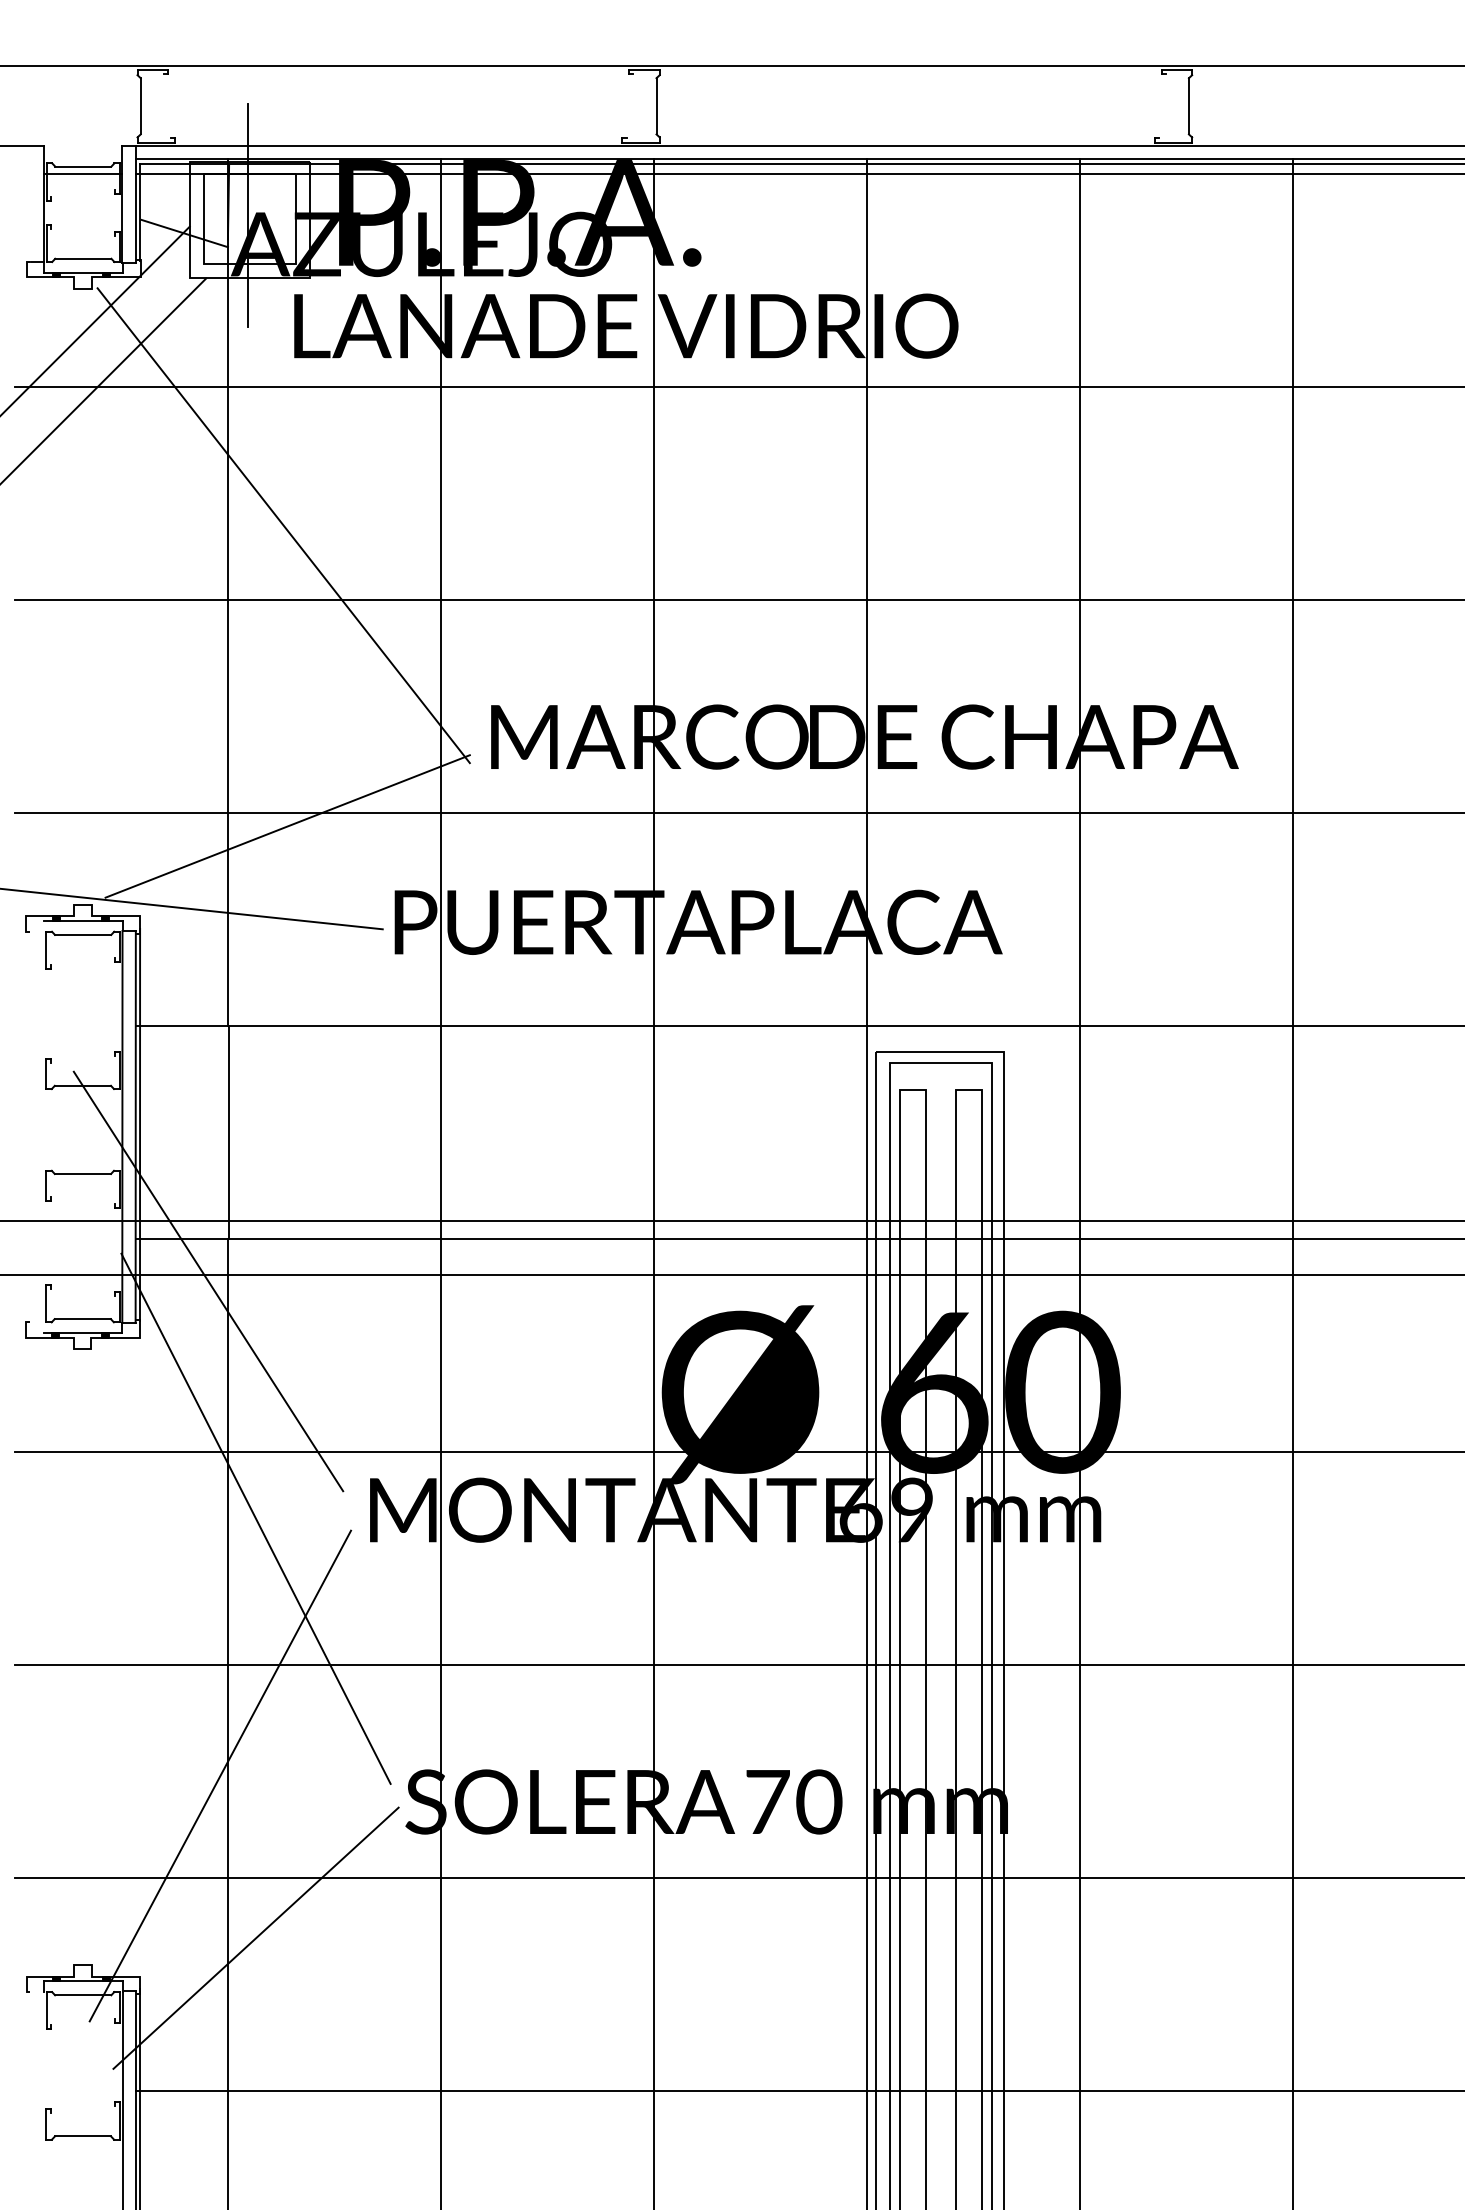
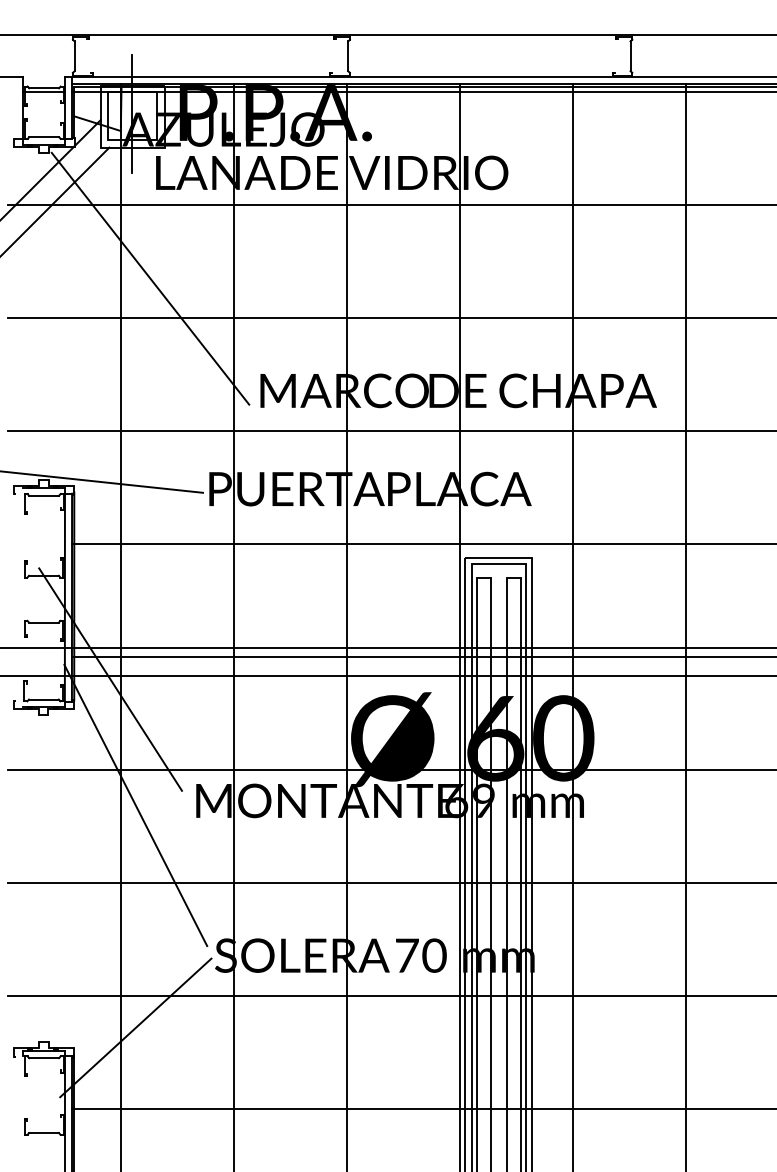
line: (287, 826) -> (152, 438), removed
line: (219, 1775) -> (116, 941), removed

